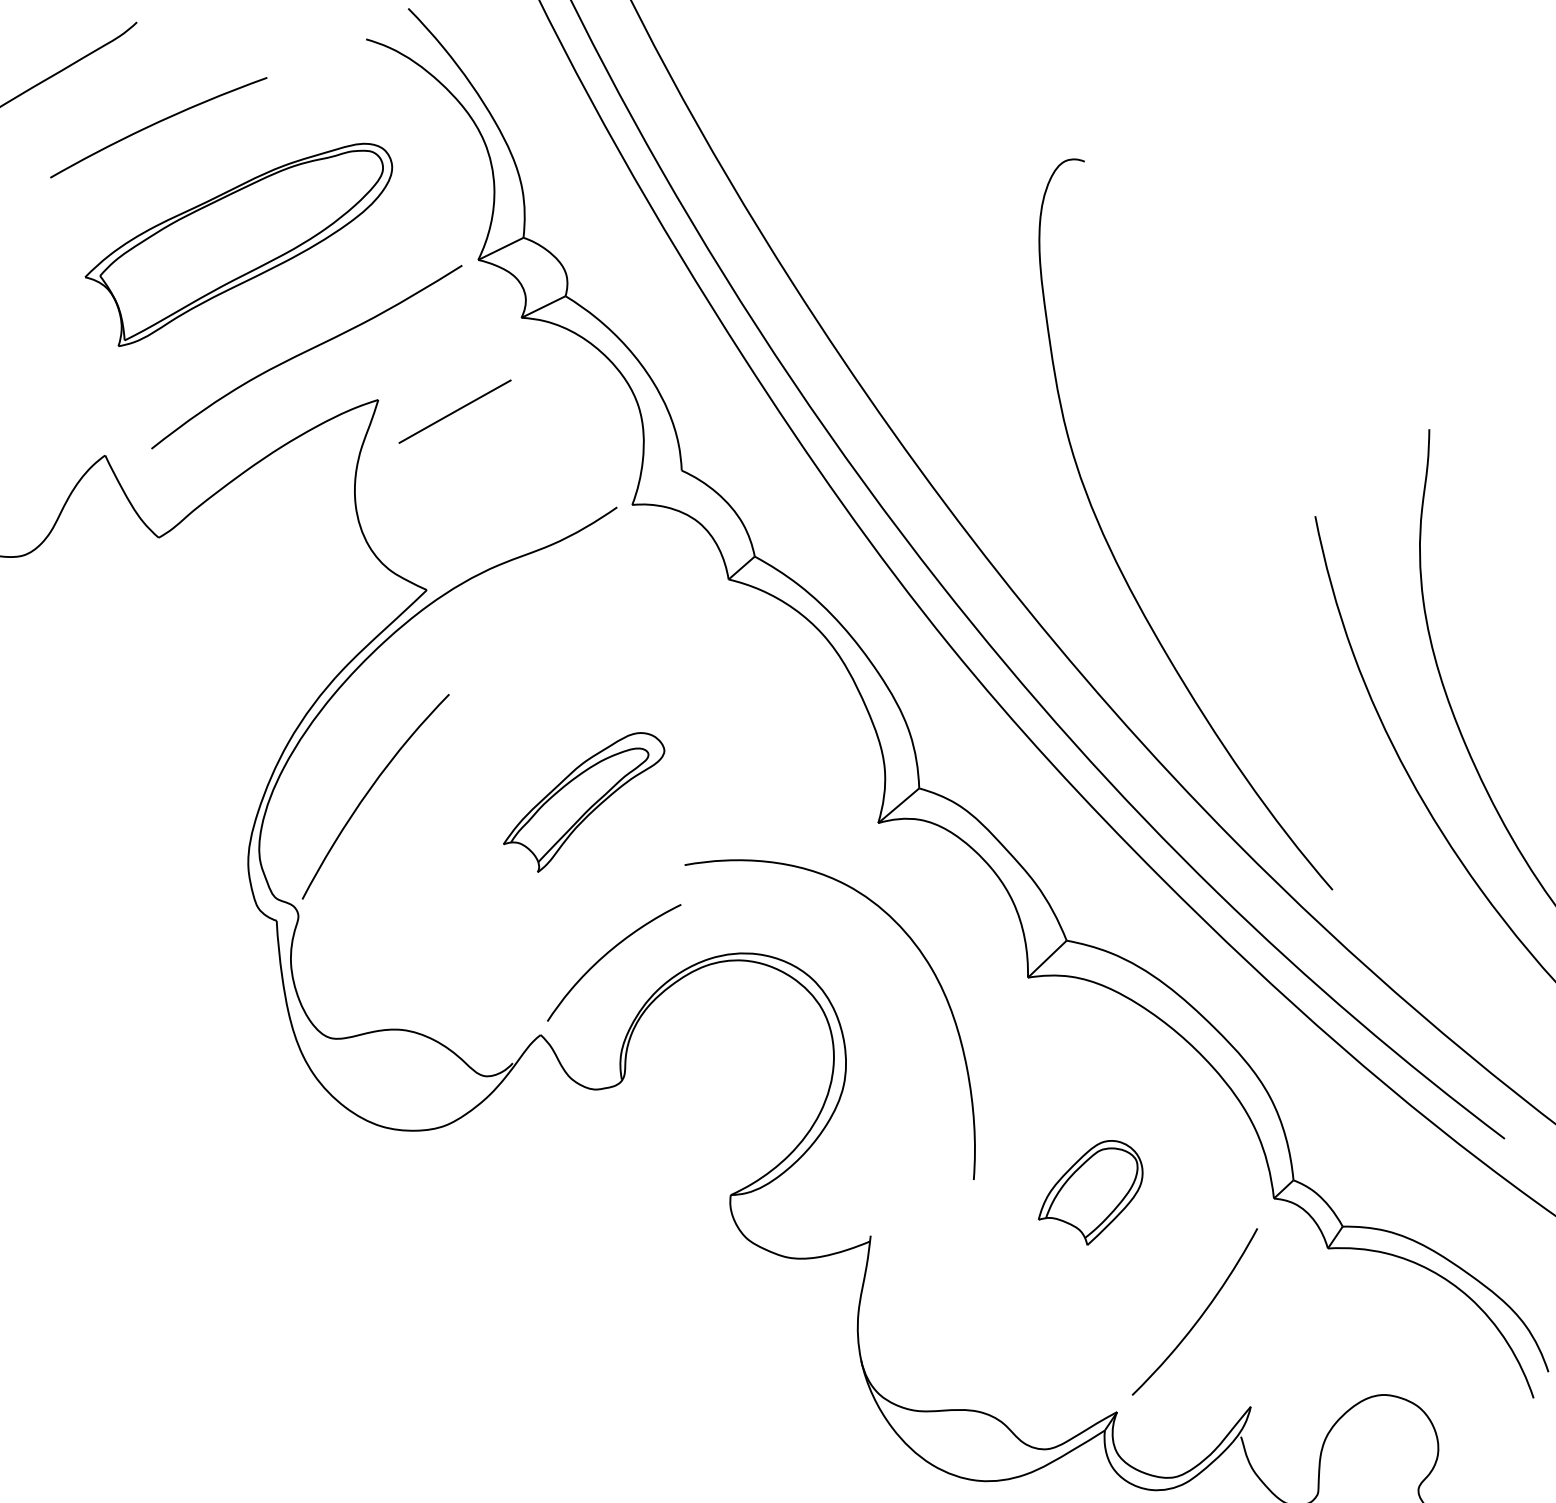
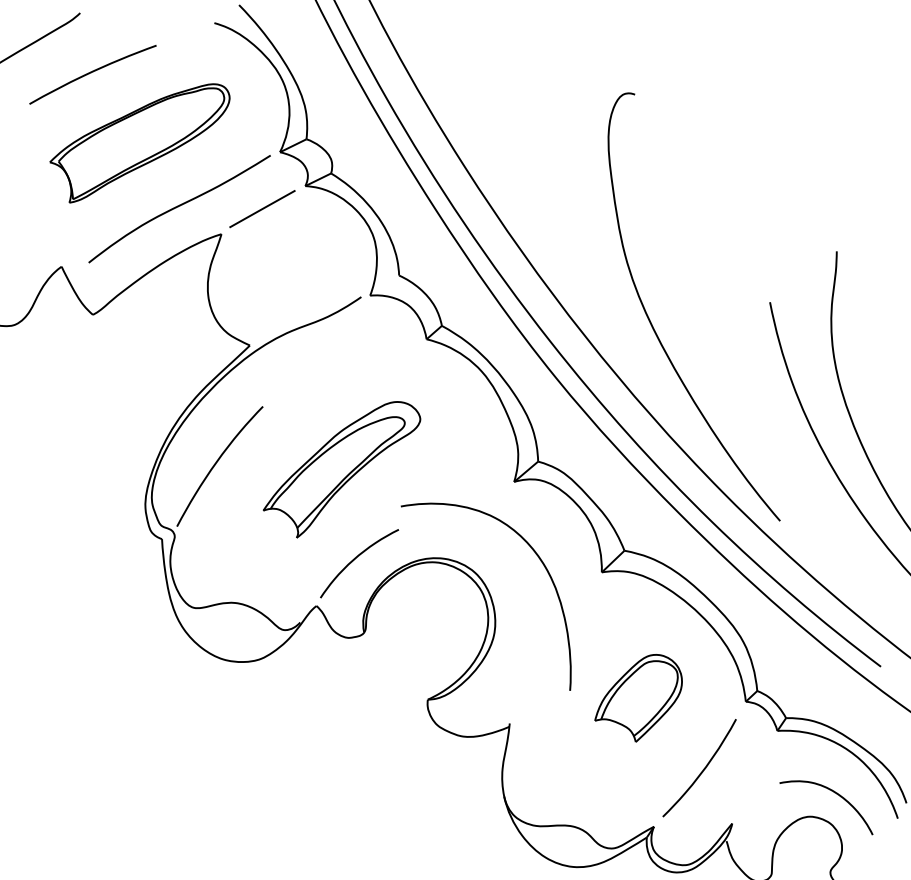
line: (455, 412) -> (262, 209), moved
part: (583, 801) -> (341, 469), size x1.67
part: (1090, 1193) -> (638, 698), size x1.43
curve: (1425, 1355) -> (834, 793), added

